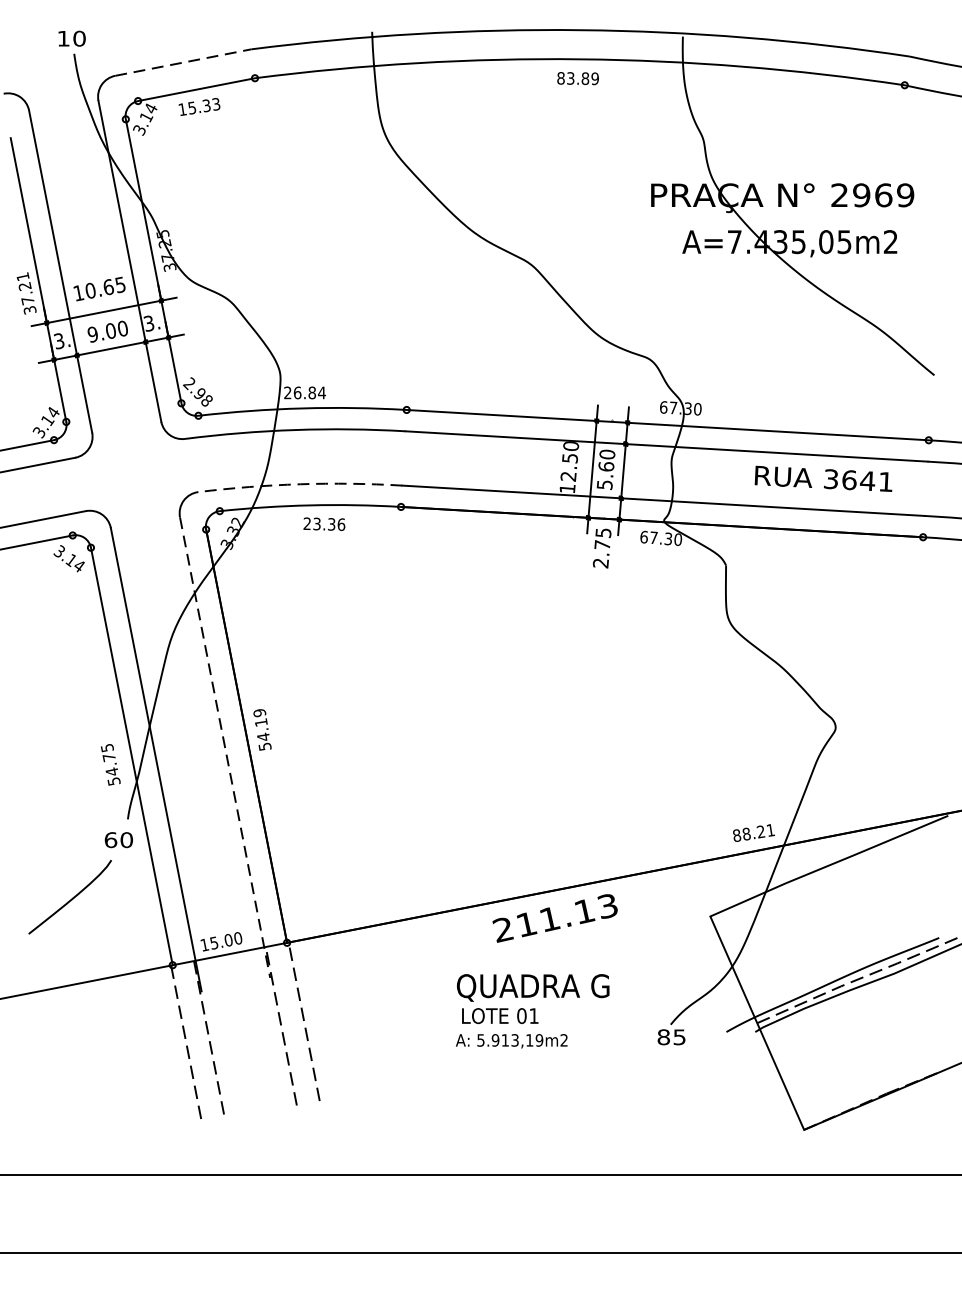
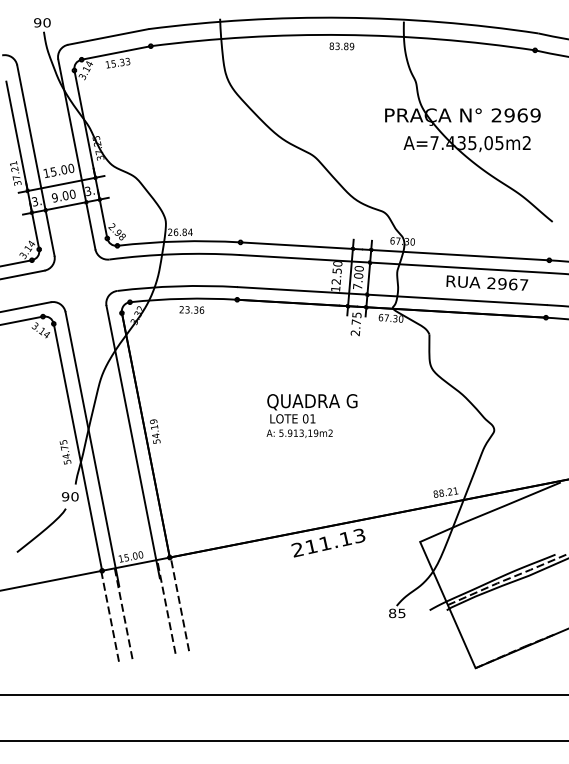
text: (63, 38) -> (37, 22), 10 -> 90
line: (183, 61) -> (108, 36), dashed -> solid
text: (105, 286) -> (62, 169), 10.65 -> 15.00
text: (604, 476) -> (357, 281), 5.60 -> 7.00
text: (858, 481) -> (507, 284), 3641 -> 2967
arc: (300, 484) -> (177, 286), dashed -> solid
line: (225, 748) -> (133, 442), dashed -> solid
text: (110, 839) -> (65, 496), 60 -> 90
text: (531, 1010) -> (311, 415), moved

